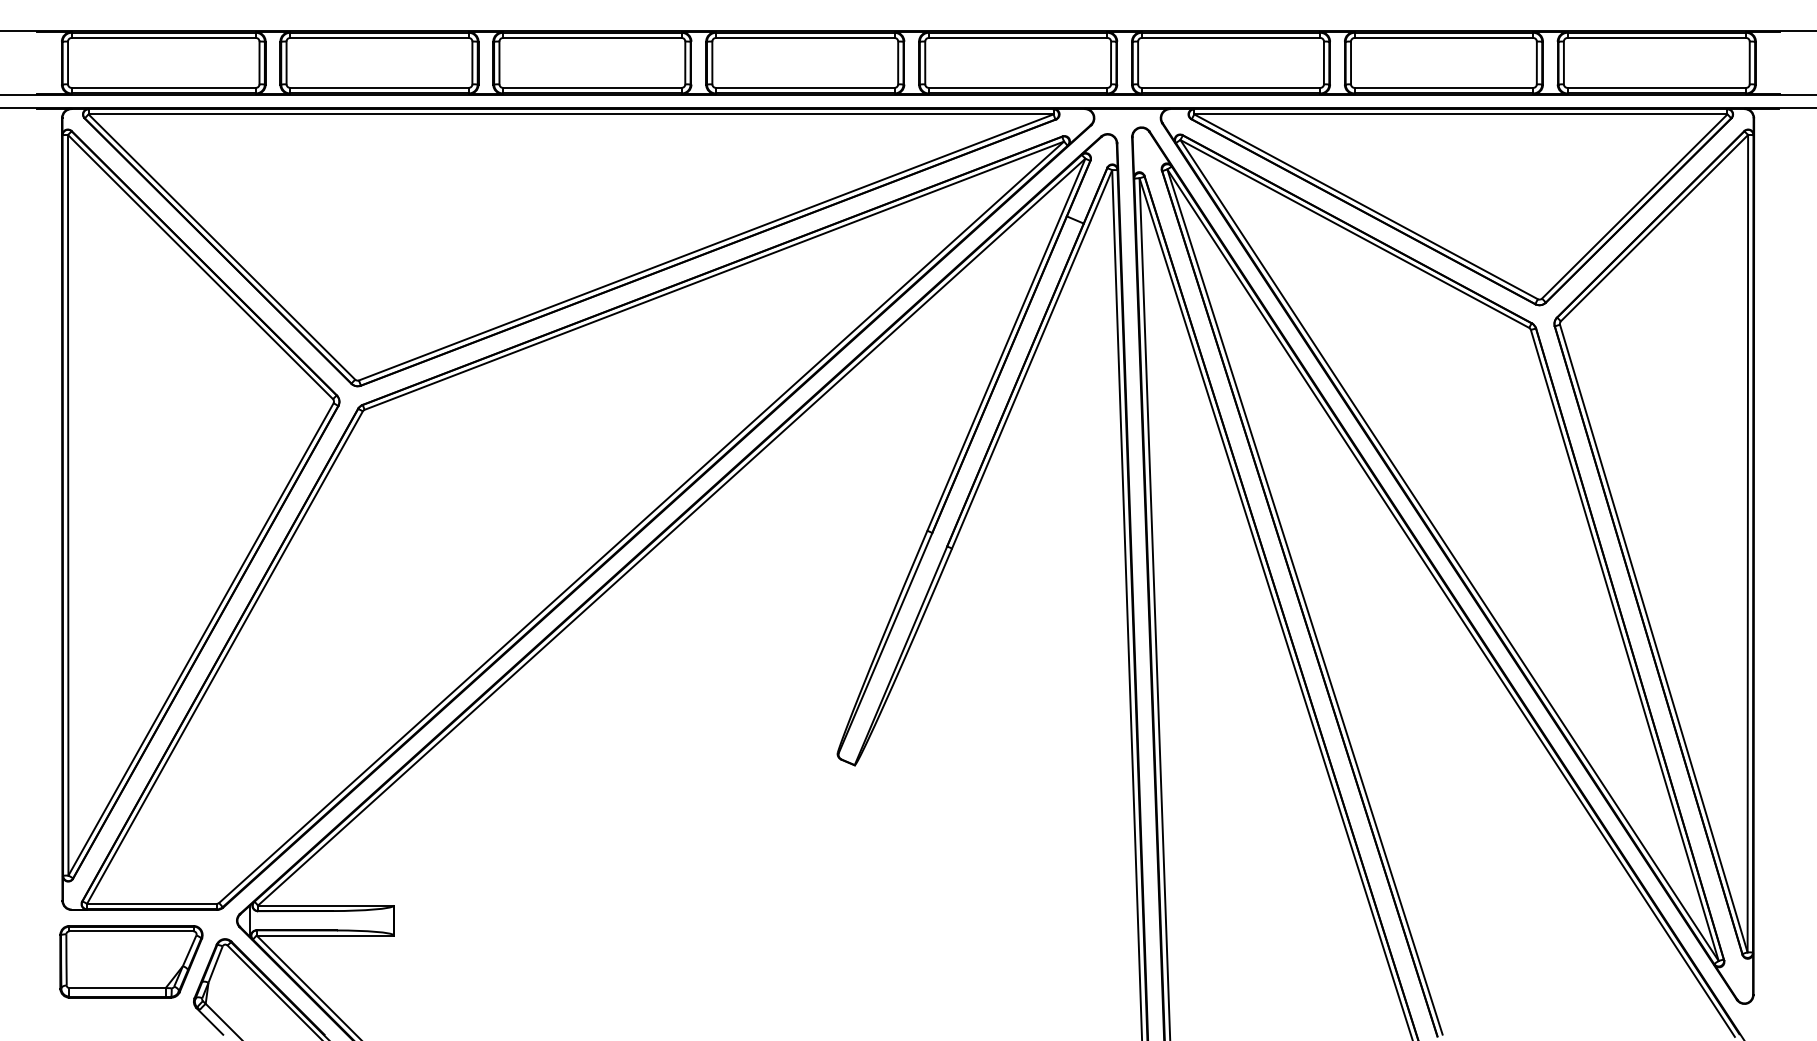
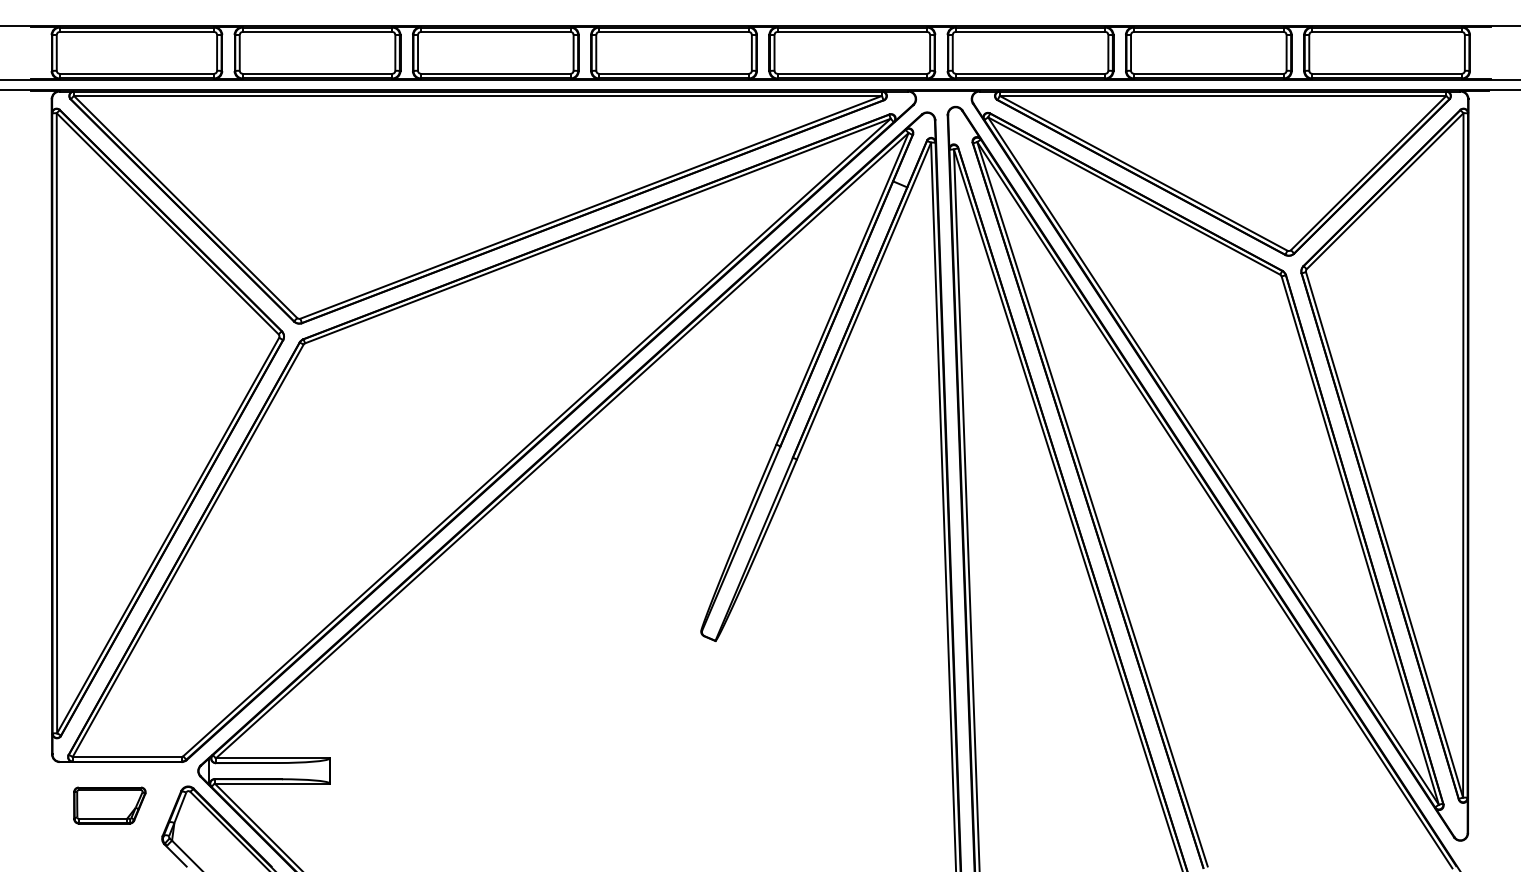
part: (131, 961) -> (109, 805), size x0.6

